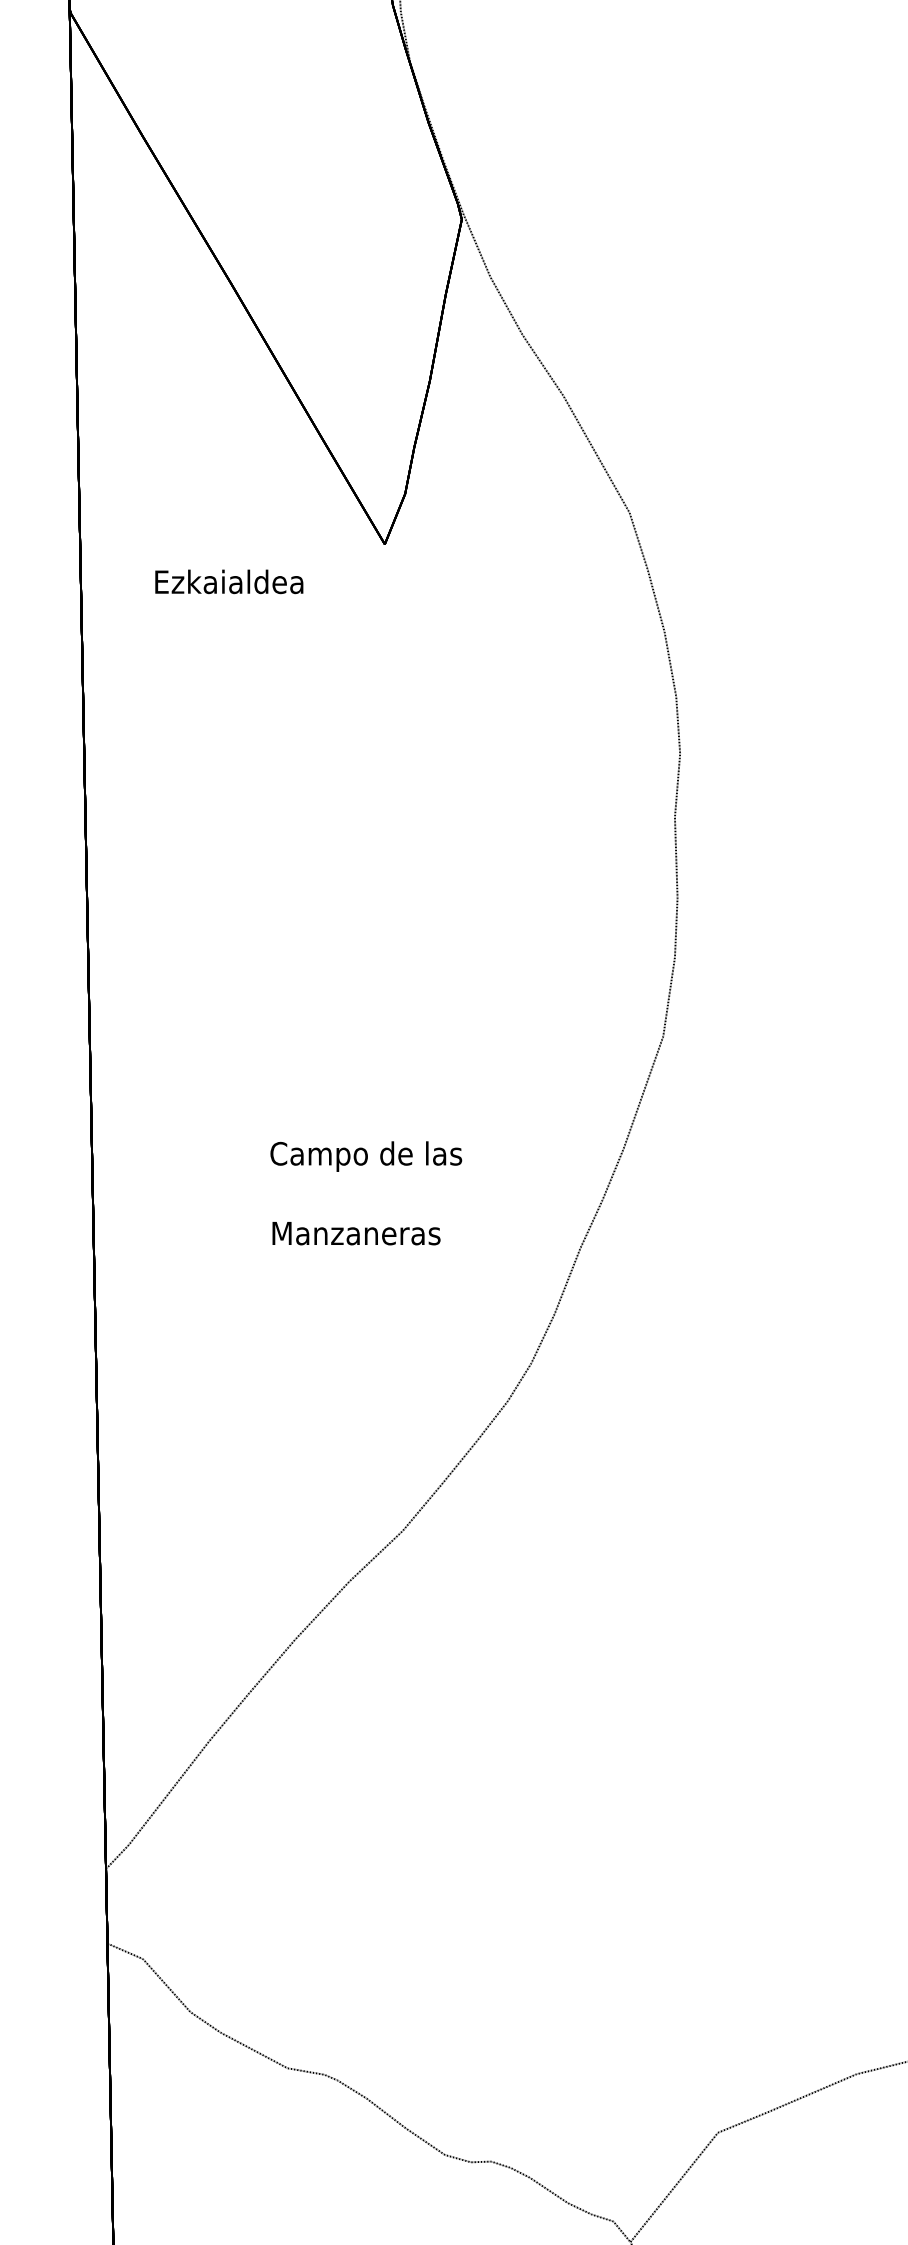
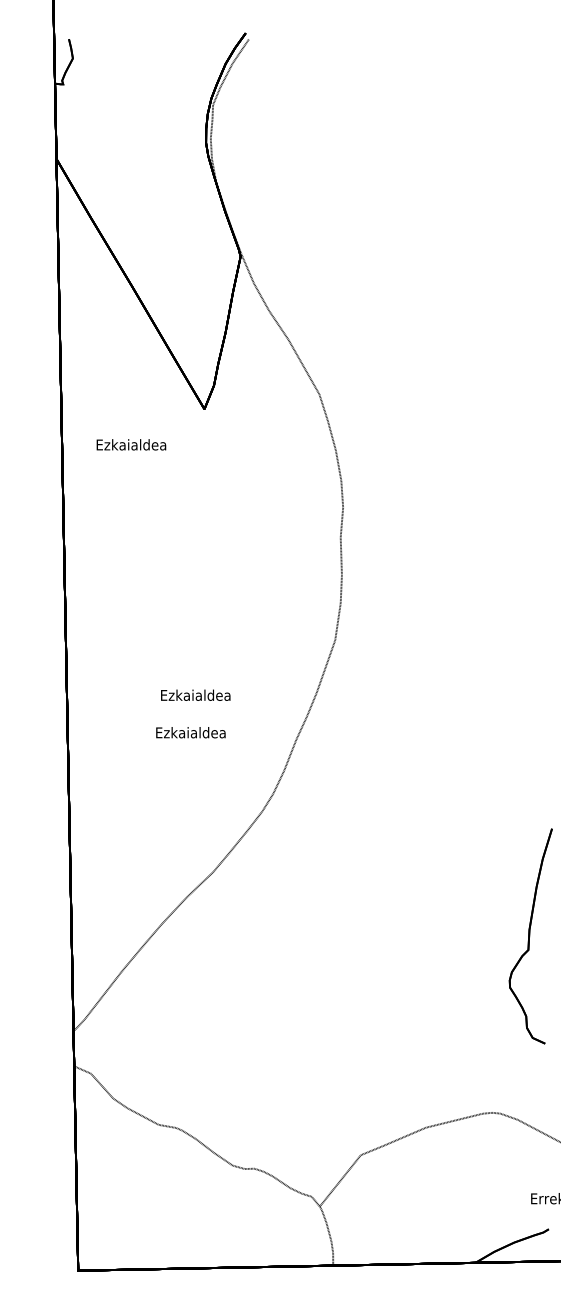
text: (229, 581) -> (131, 444), moved
text: (365, 1156) -> (195, 696), Campo de las -> Ezkaialdea
text: (355, 1232) -> (190, 732), Manzaneras -> Ezkaialdea

